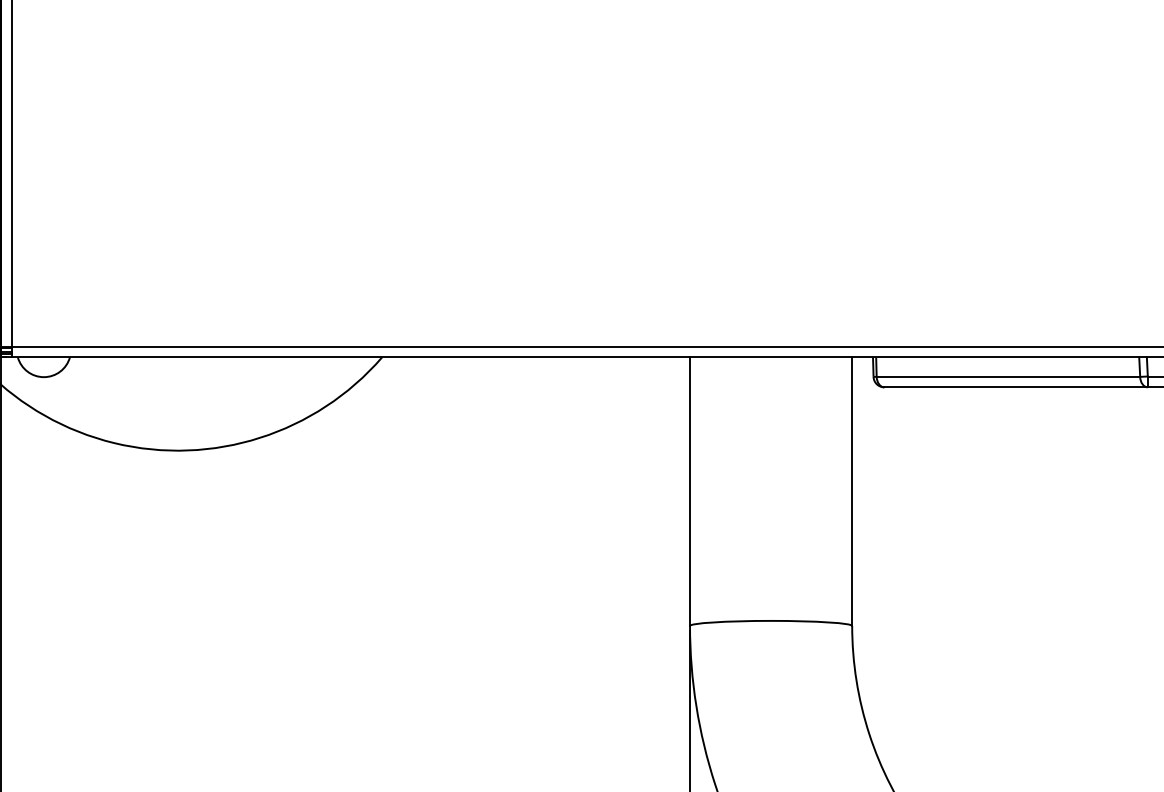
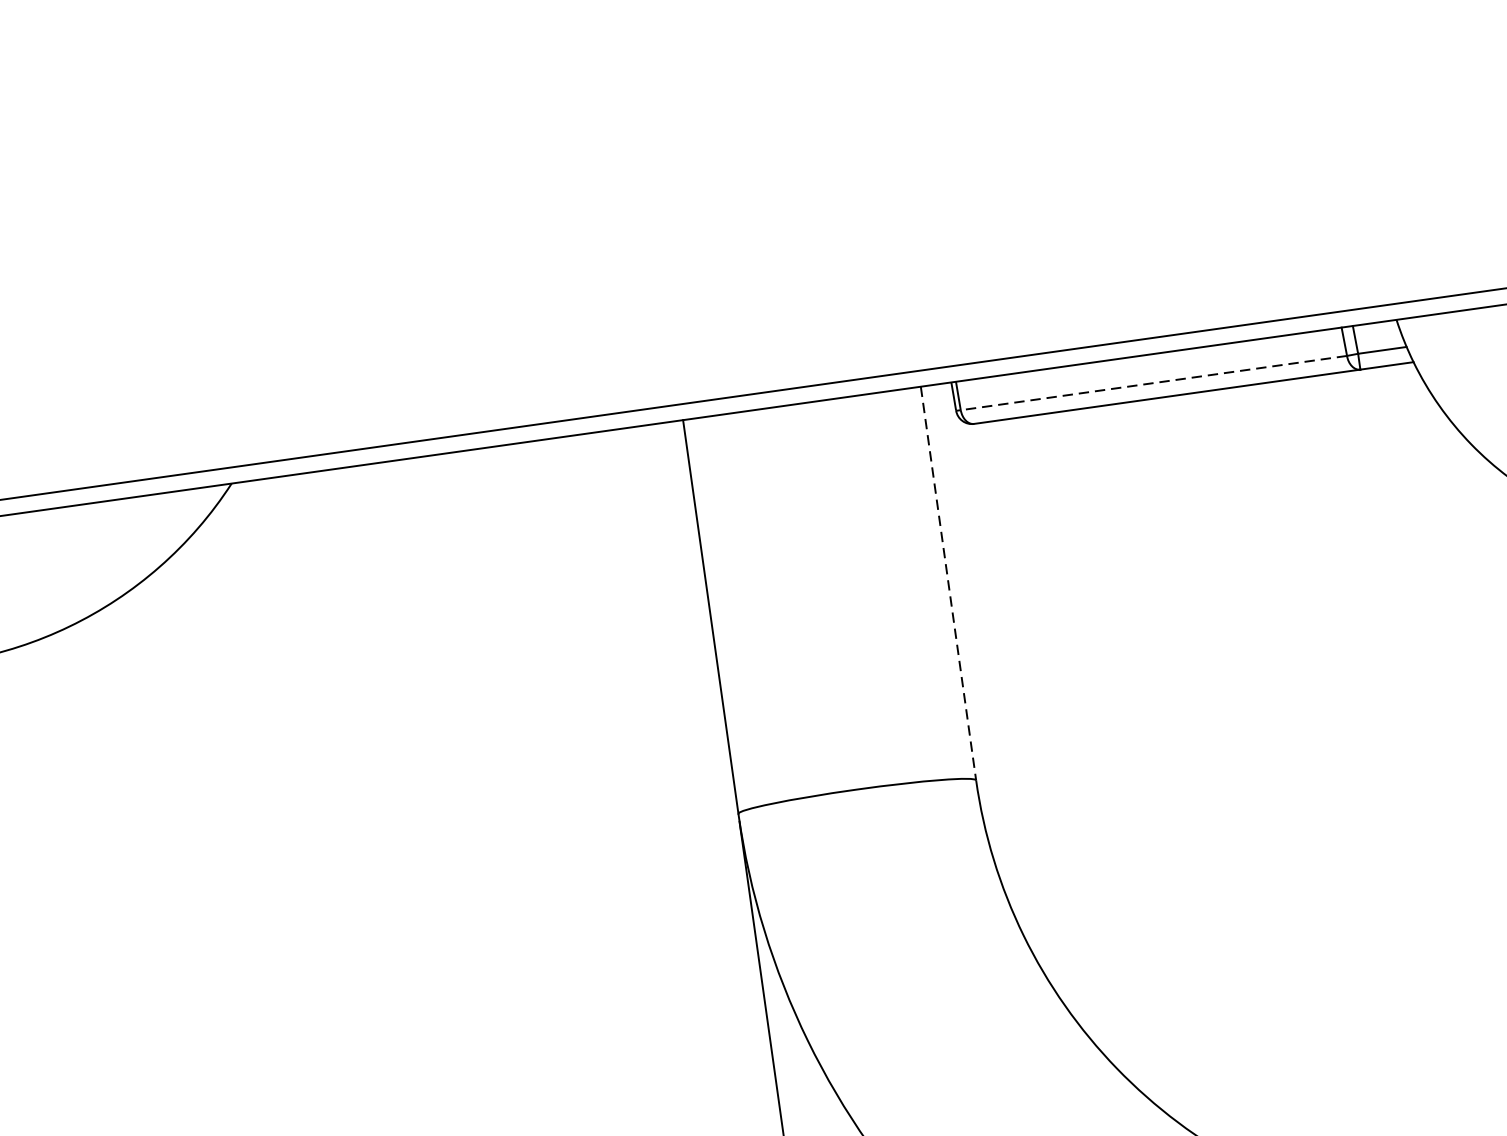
line: (1008, 376) -> (1153, 382), solid -> dashed
line: (852, 492) -> (949, 584), solid -> dashed

